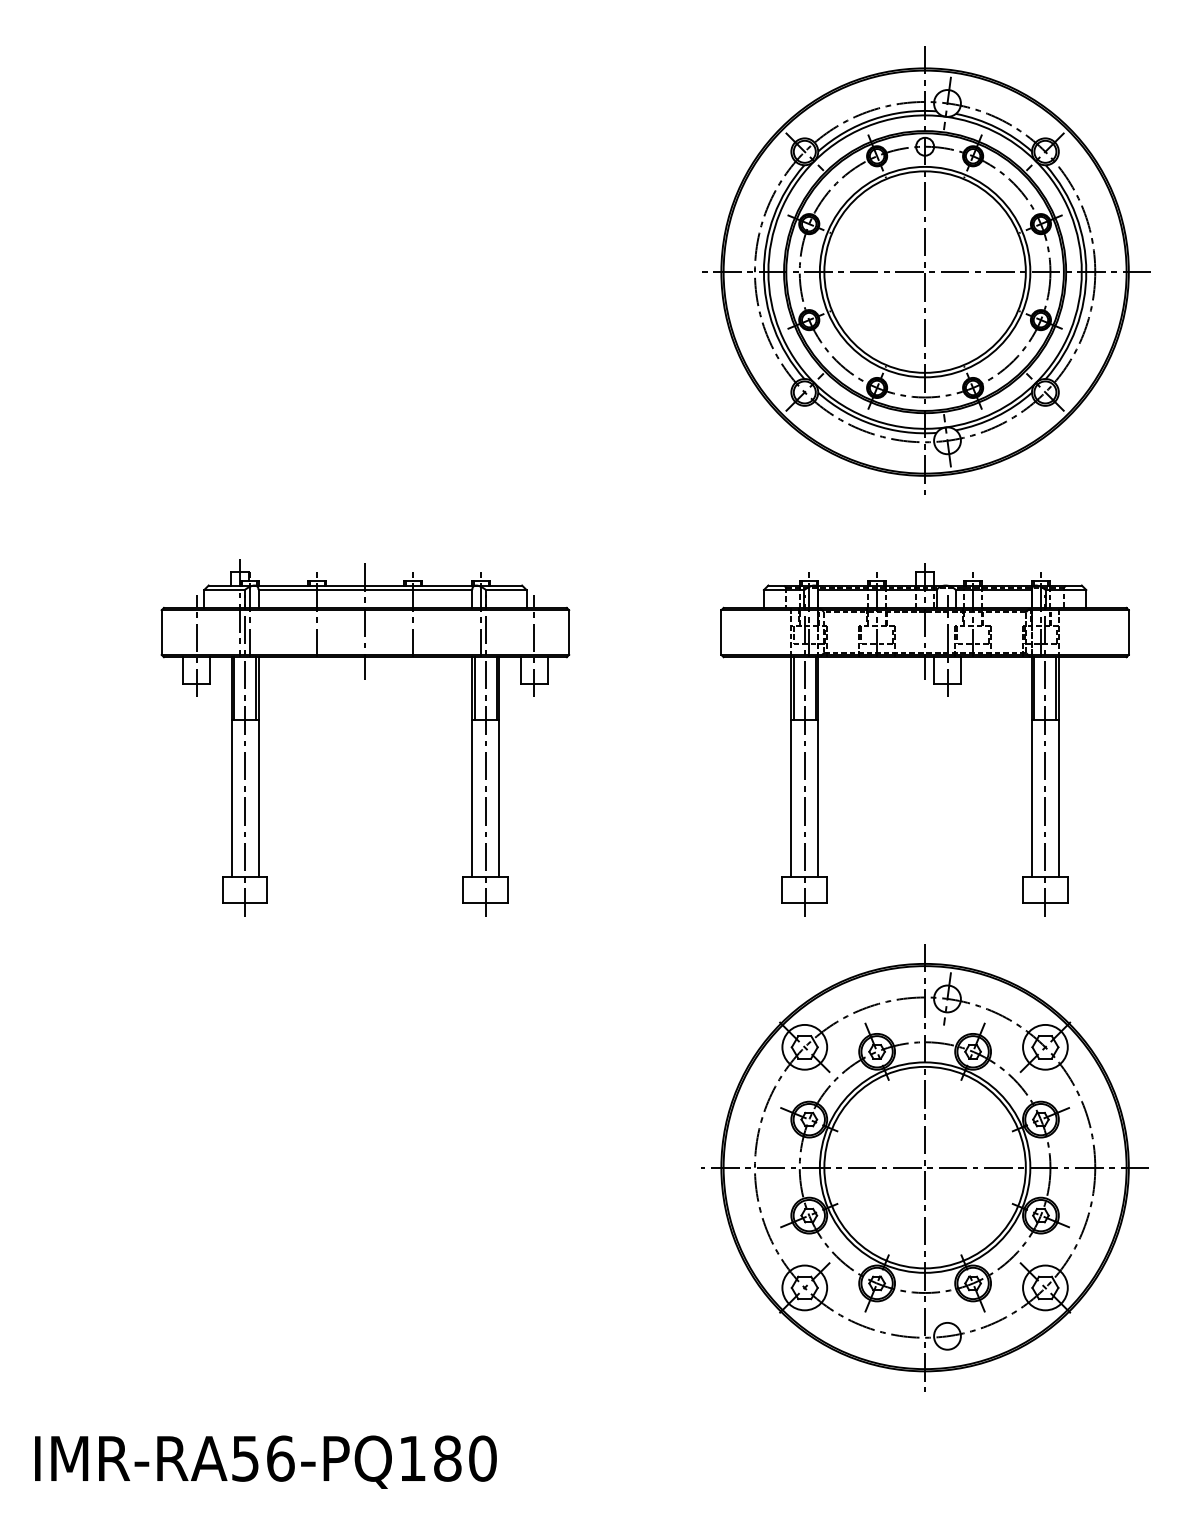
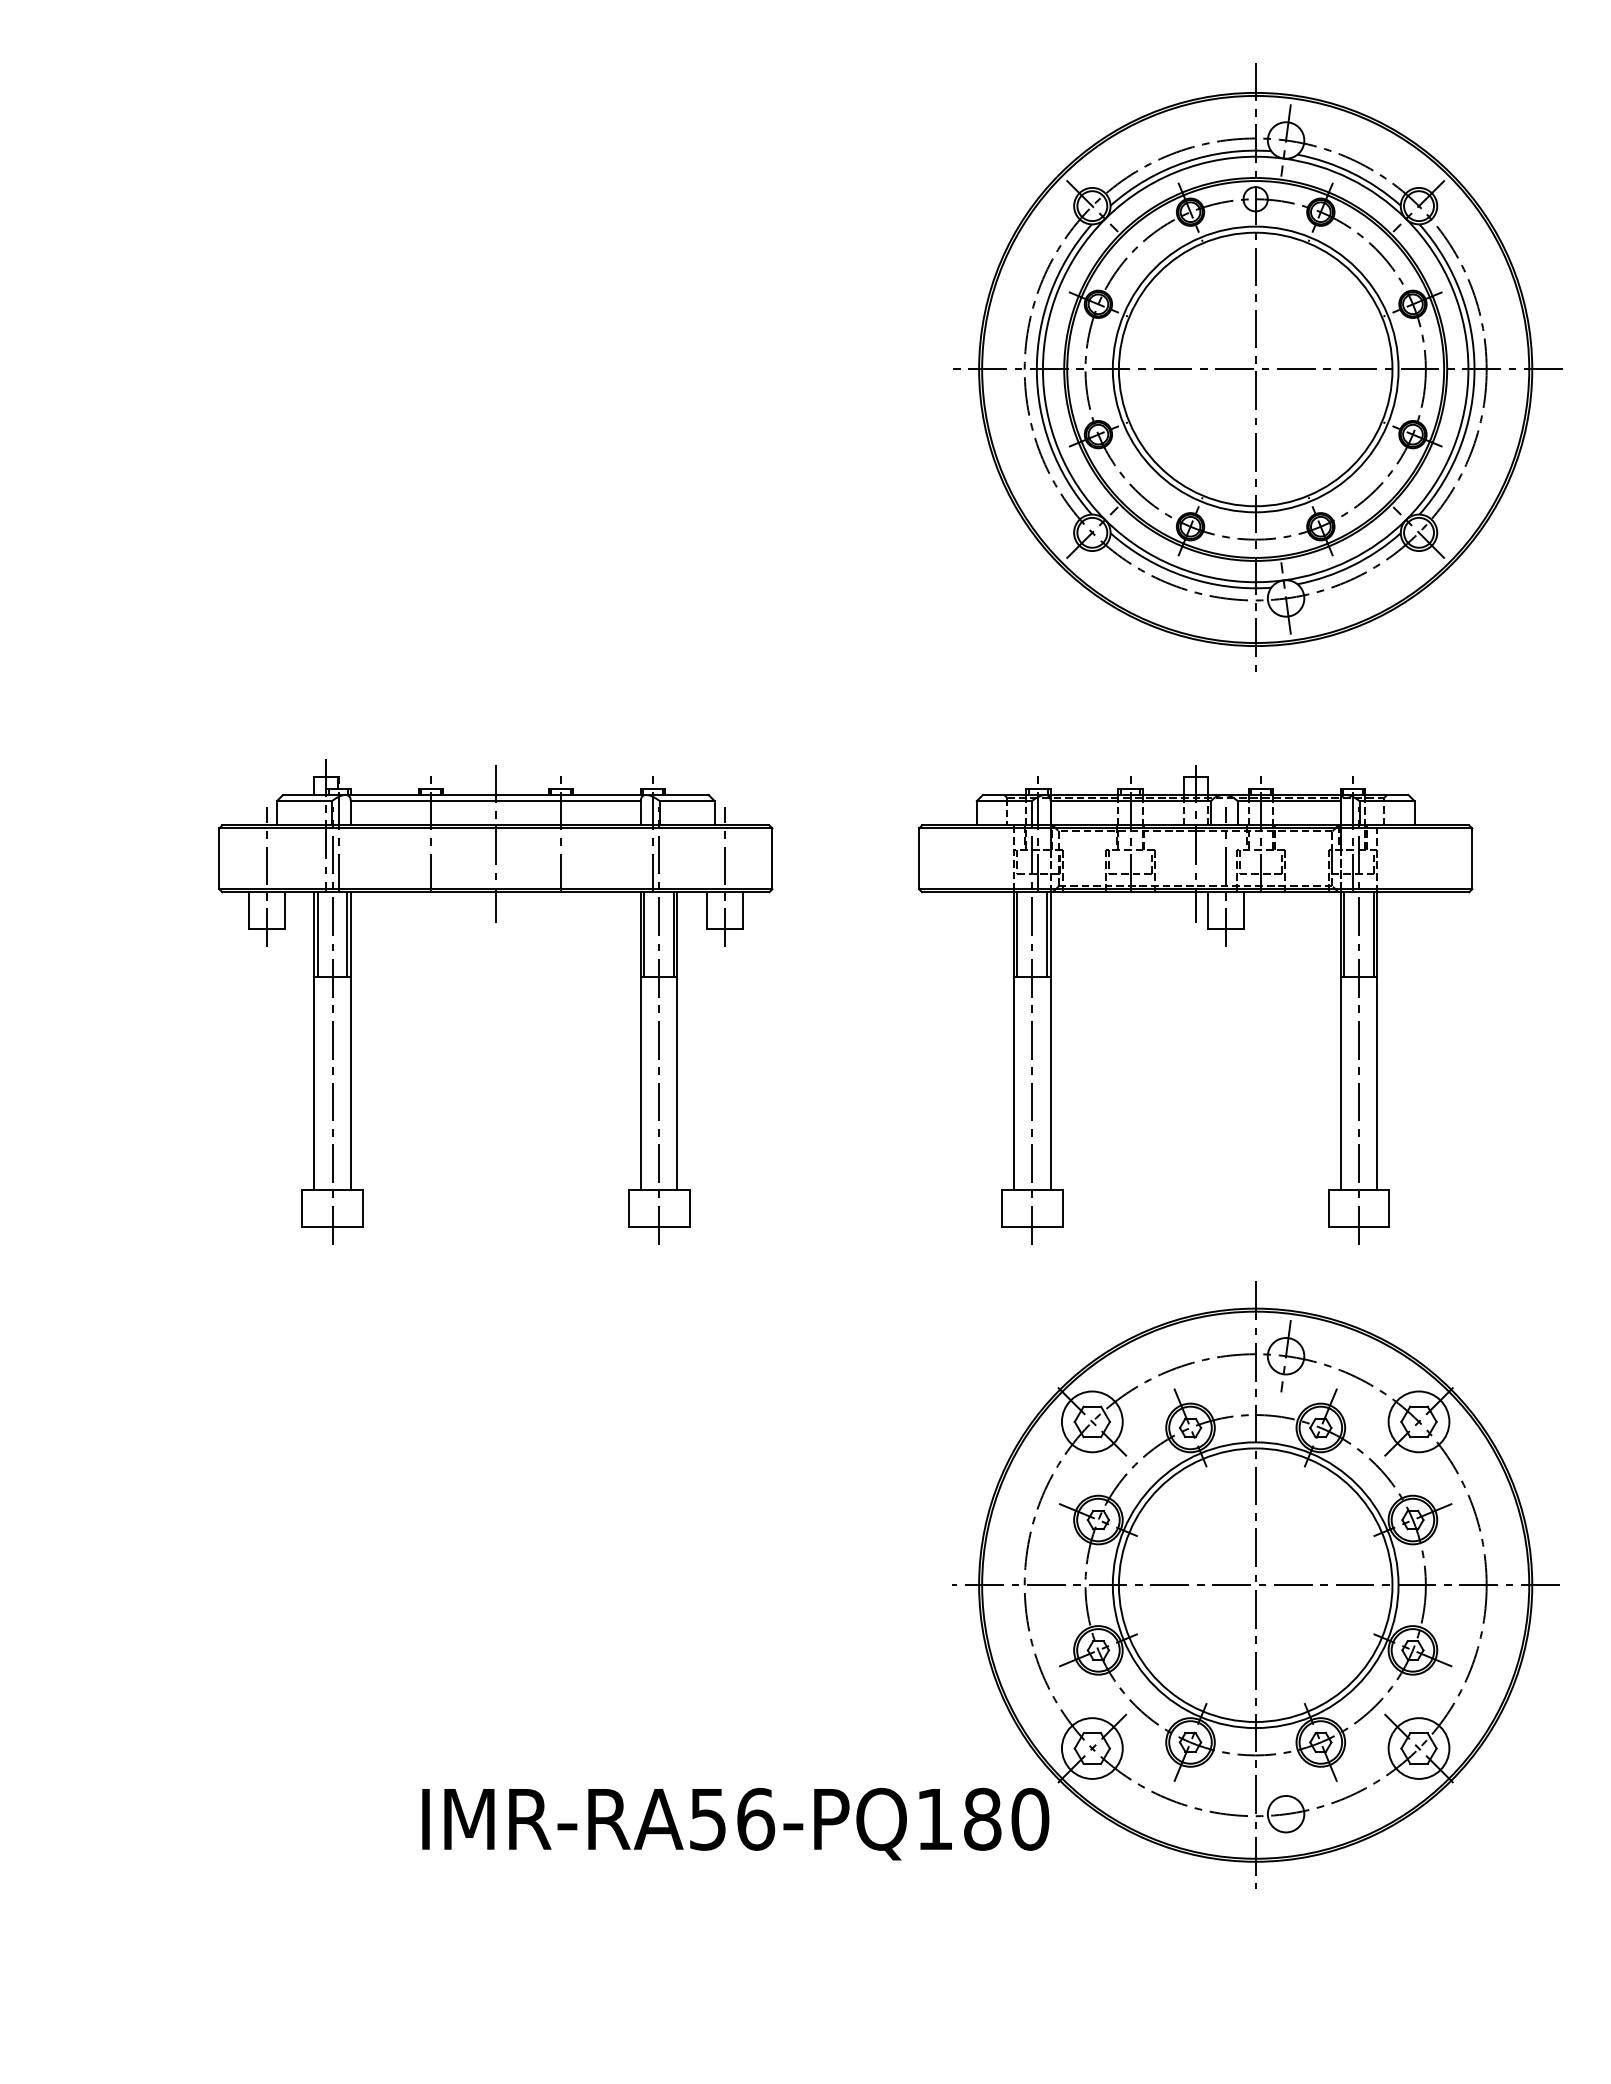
part: (947, 697) -> (1225, 946), moved
text: (265, 1461) -> (735, 1823), moved

